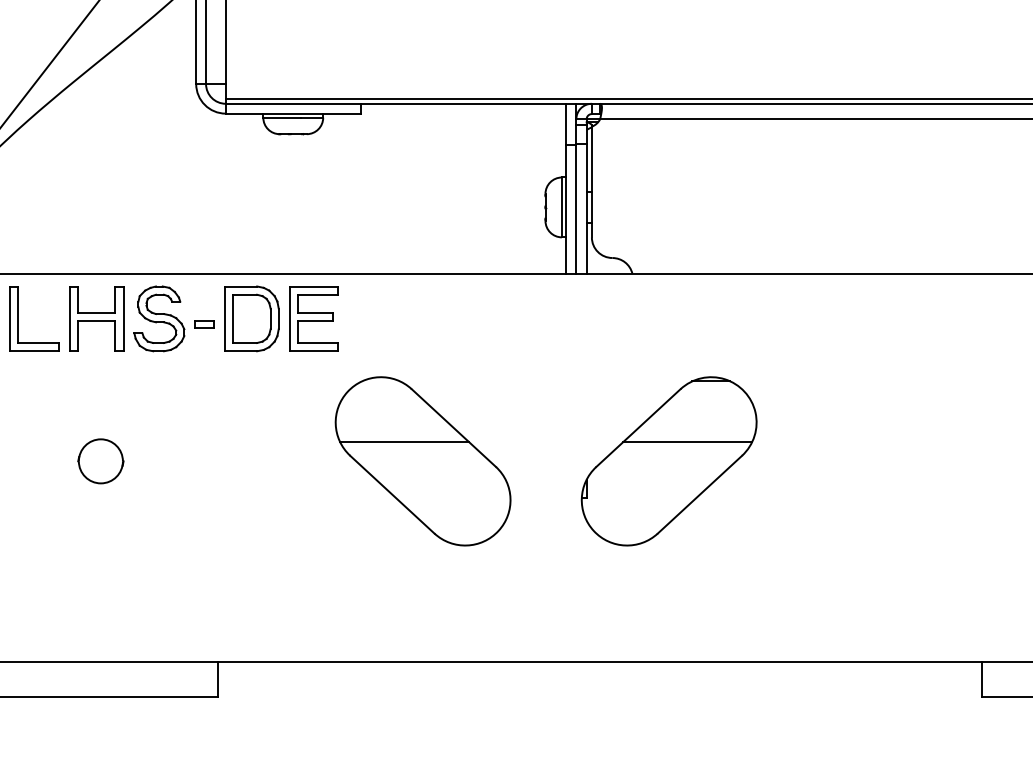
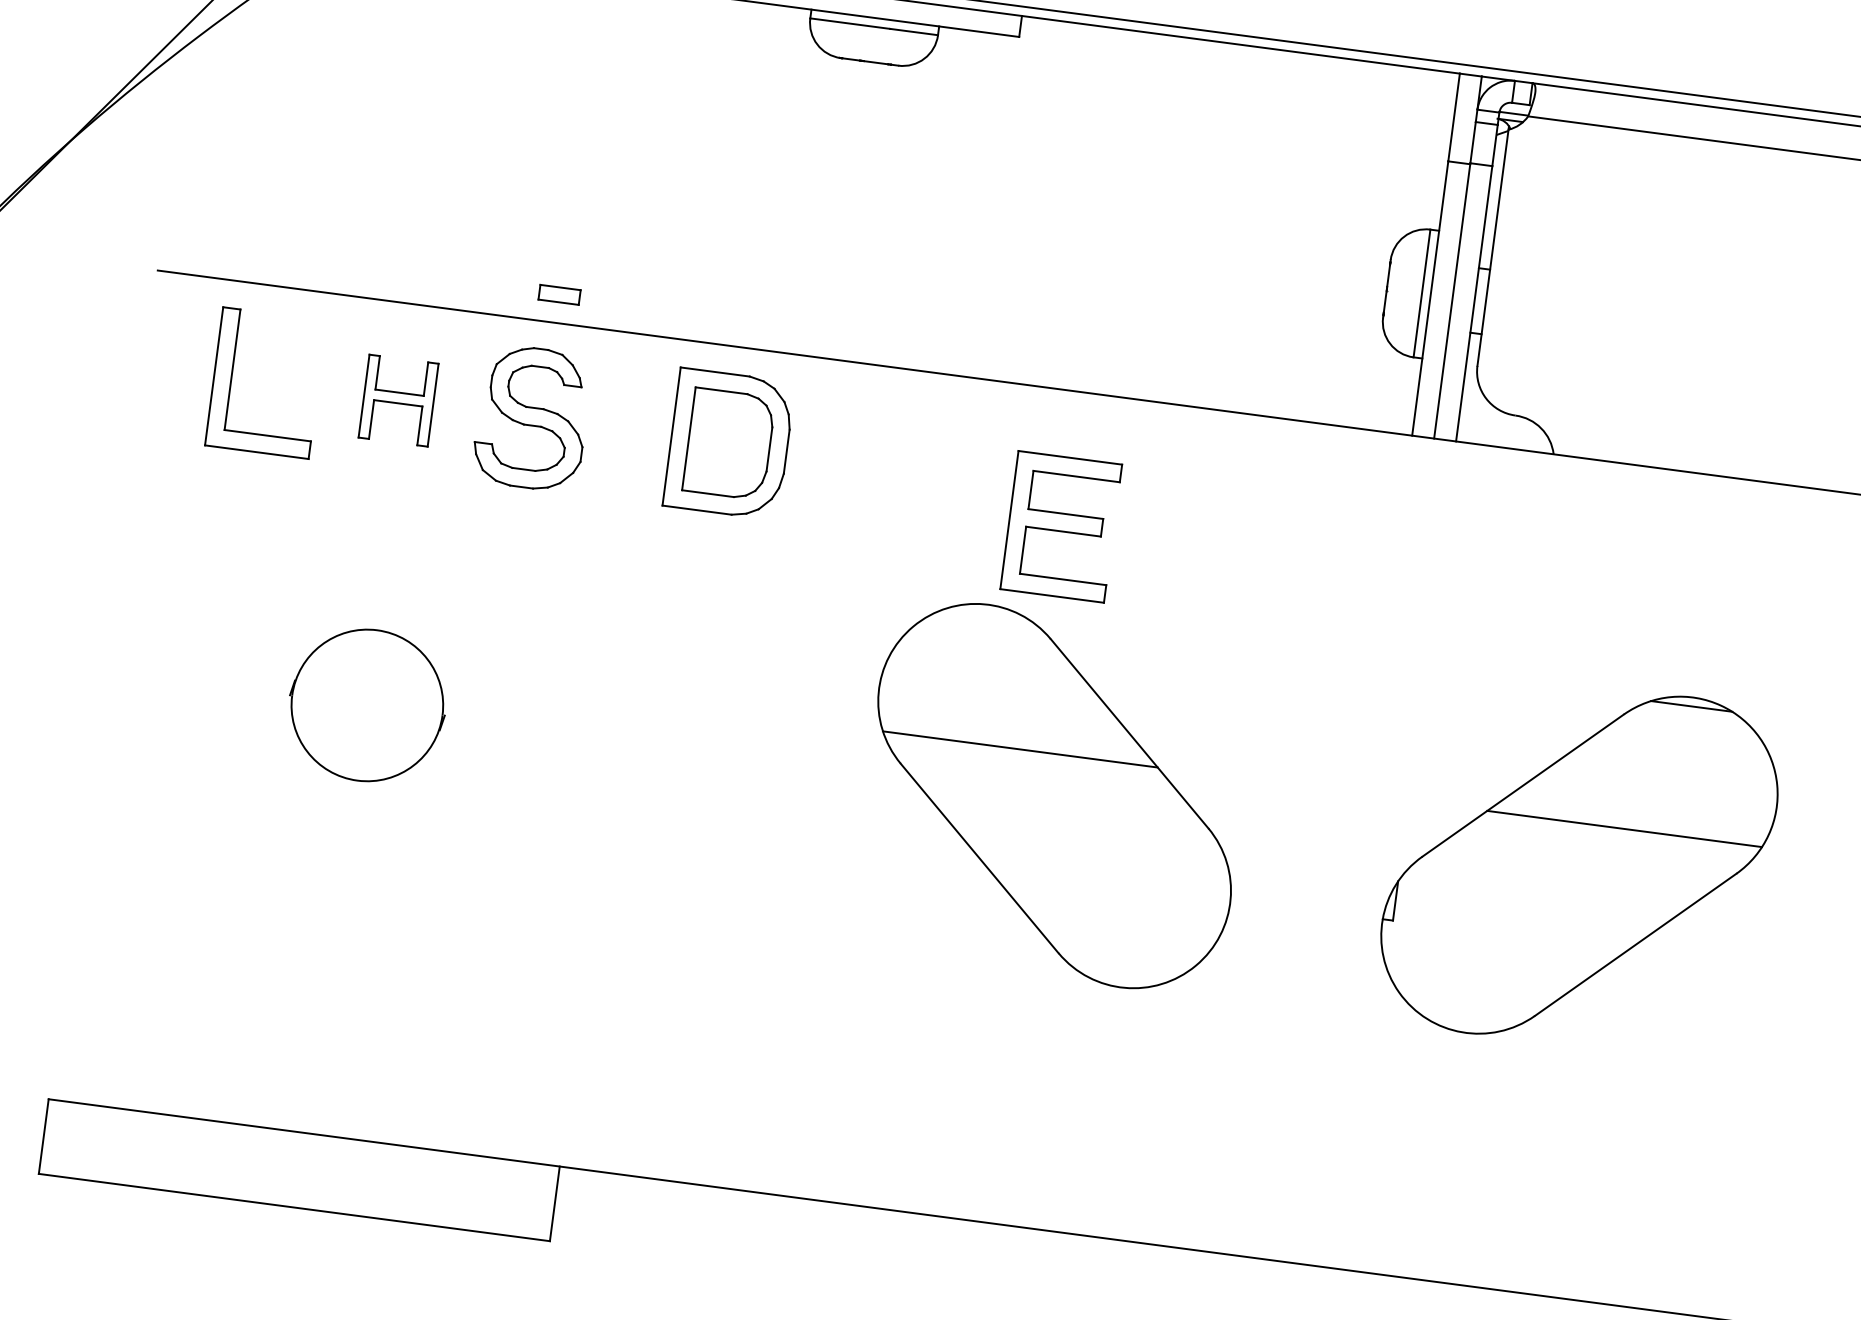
part: (96, 318) -> (398, 399), size x0.6
part: (313, 318) -> (1060, 525), moved
part: (204, 324) -> (559, 295), moved
part: (100, 461) -> (366, 705), size x1.6

